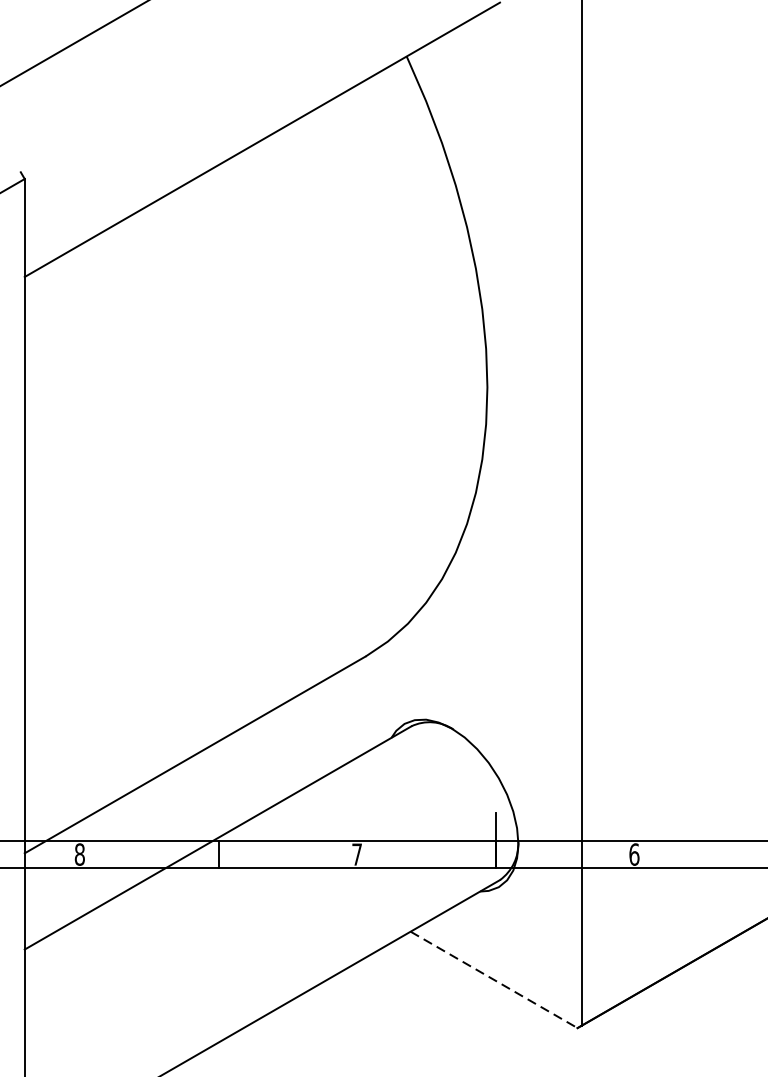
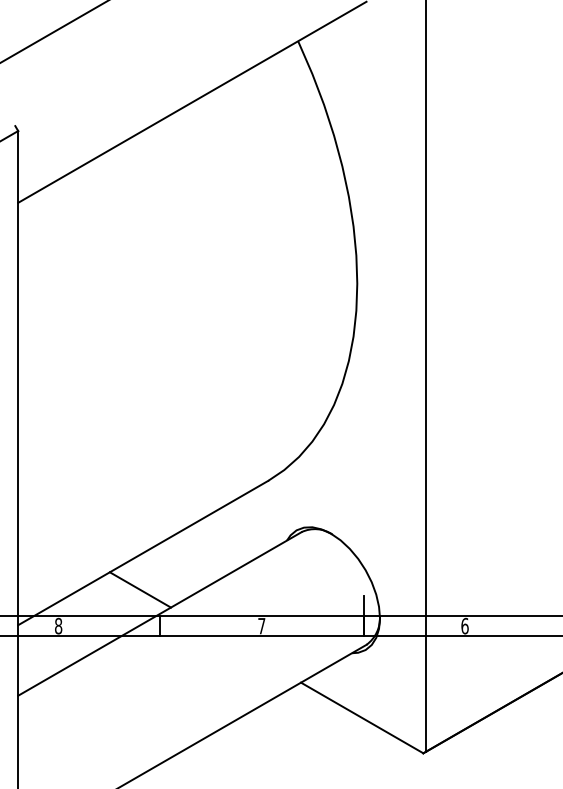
line: (190, 804) -> (139, 589), added
line: (494, 979) -> (362, 717), dashed -> solid

